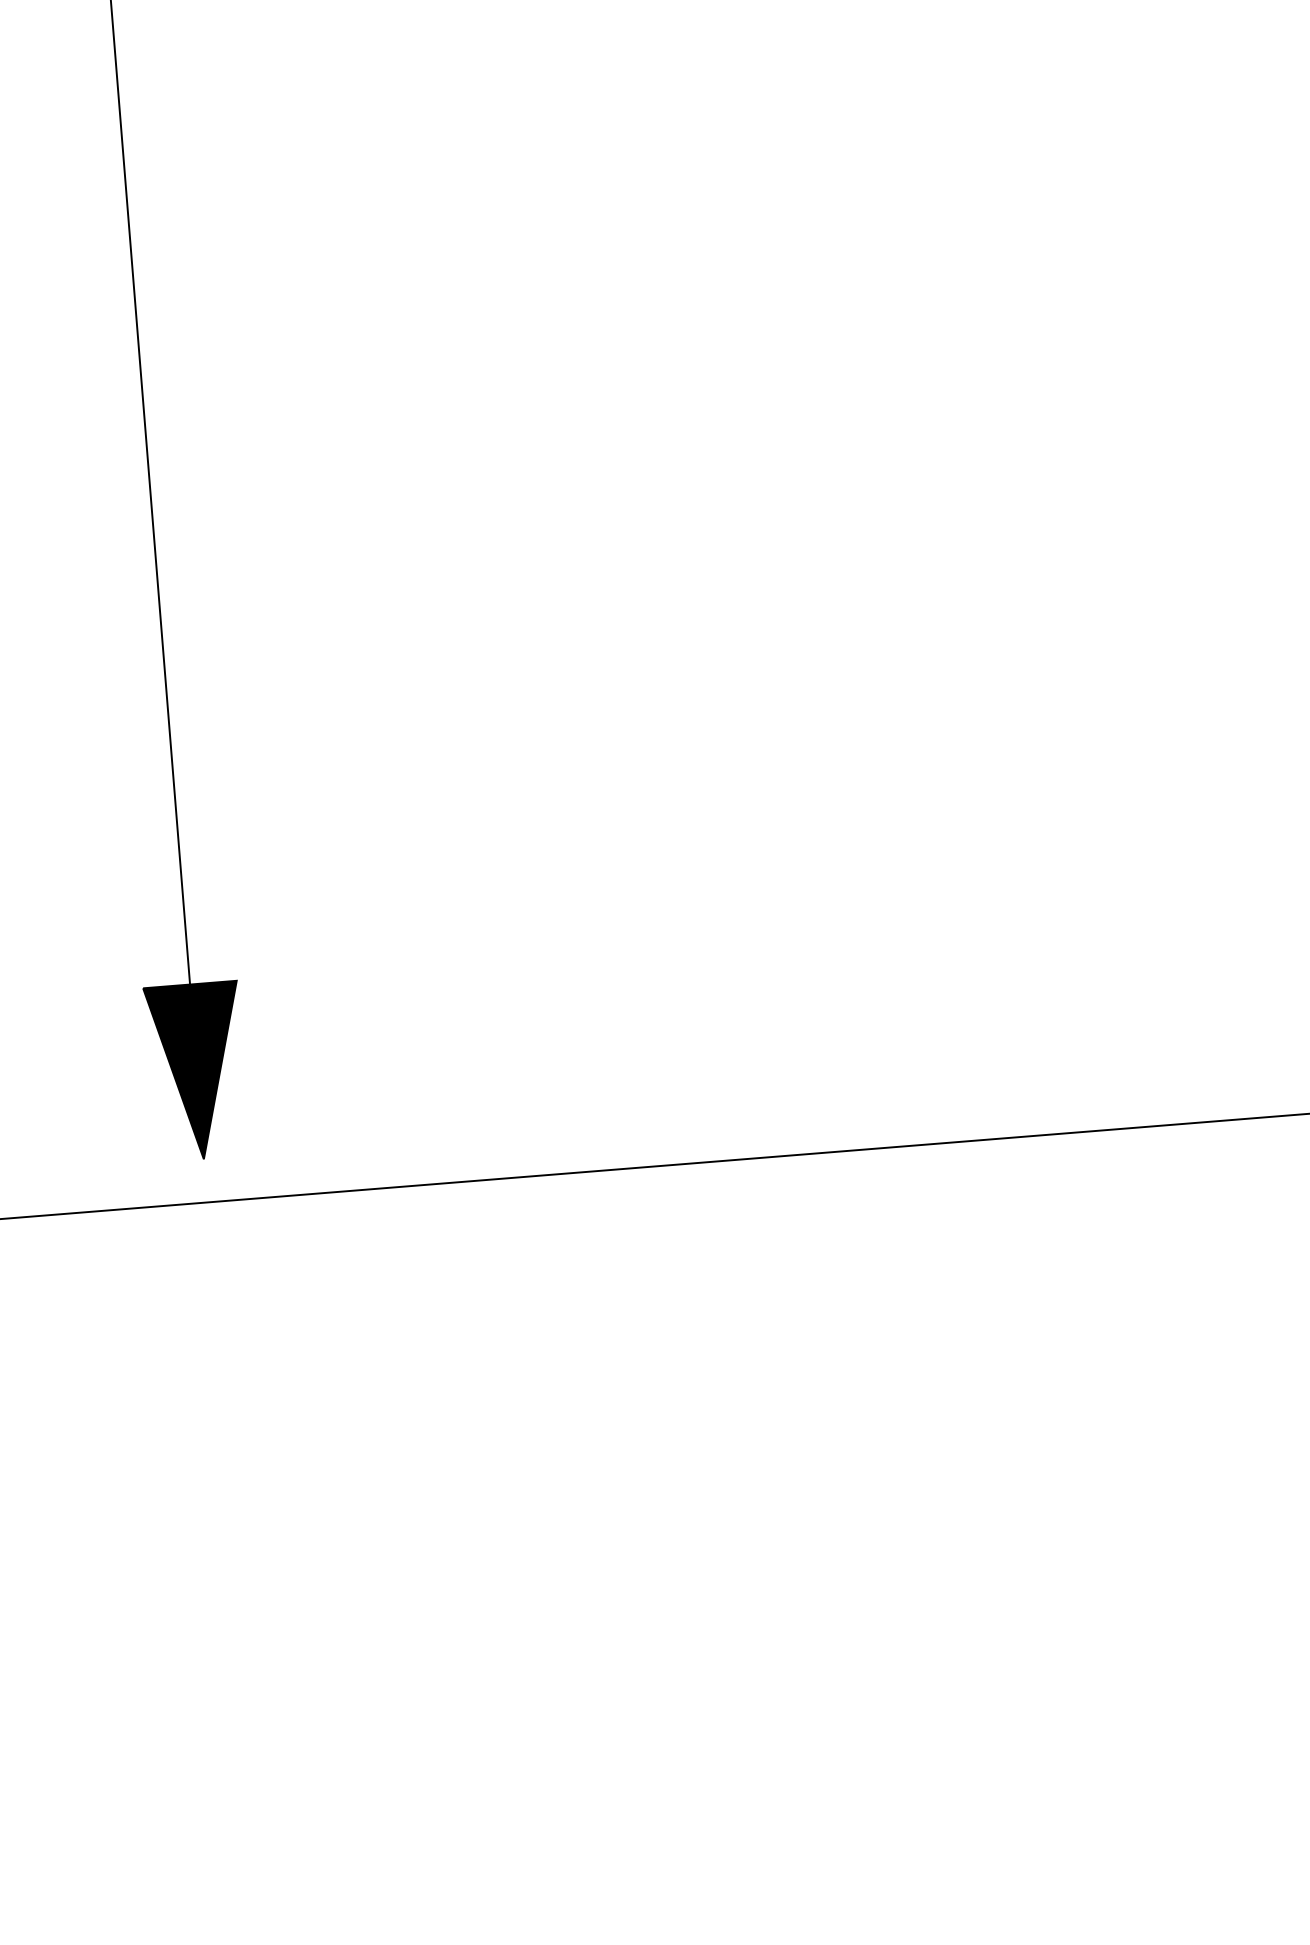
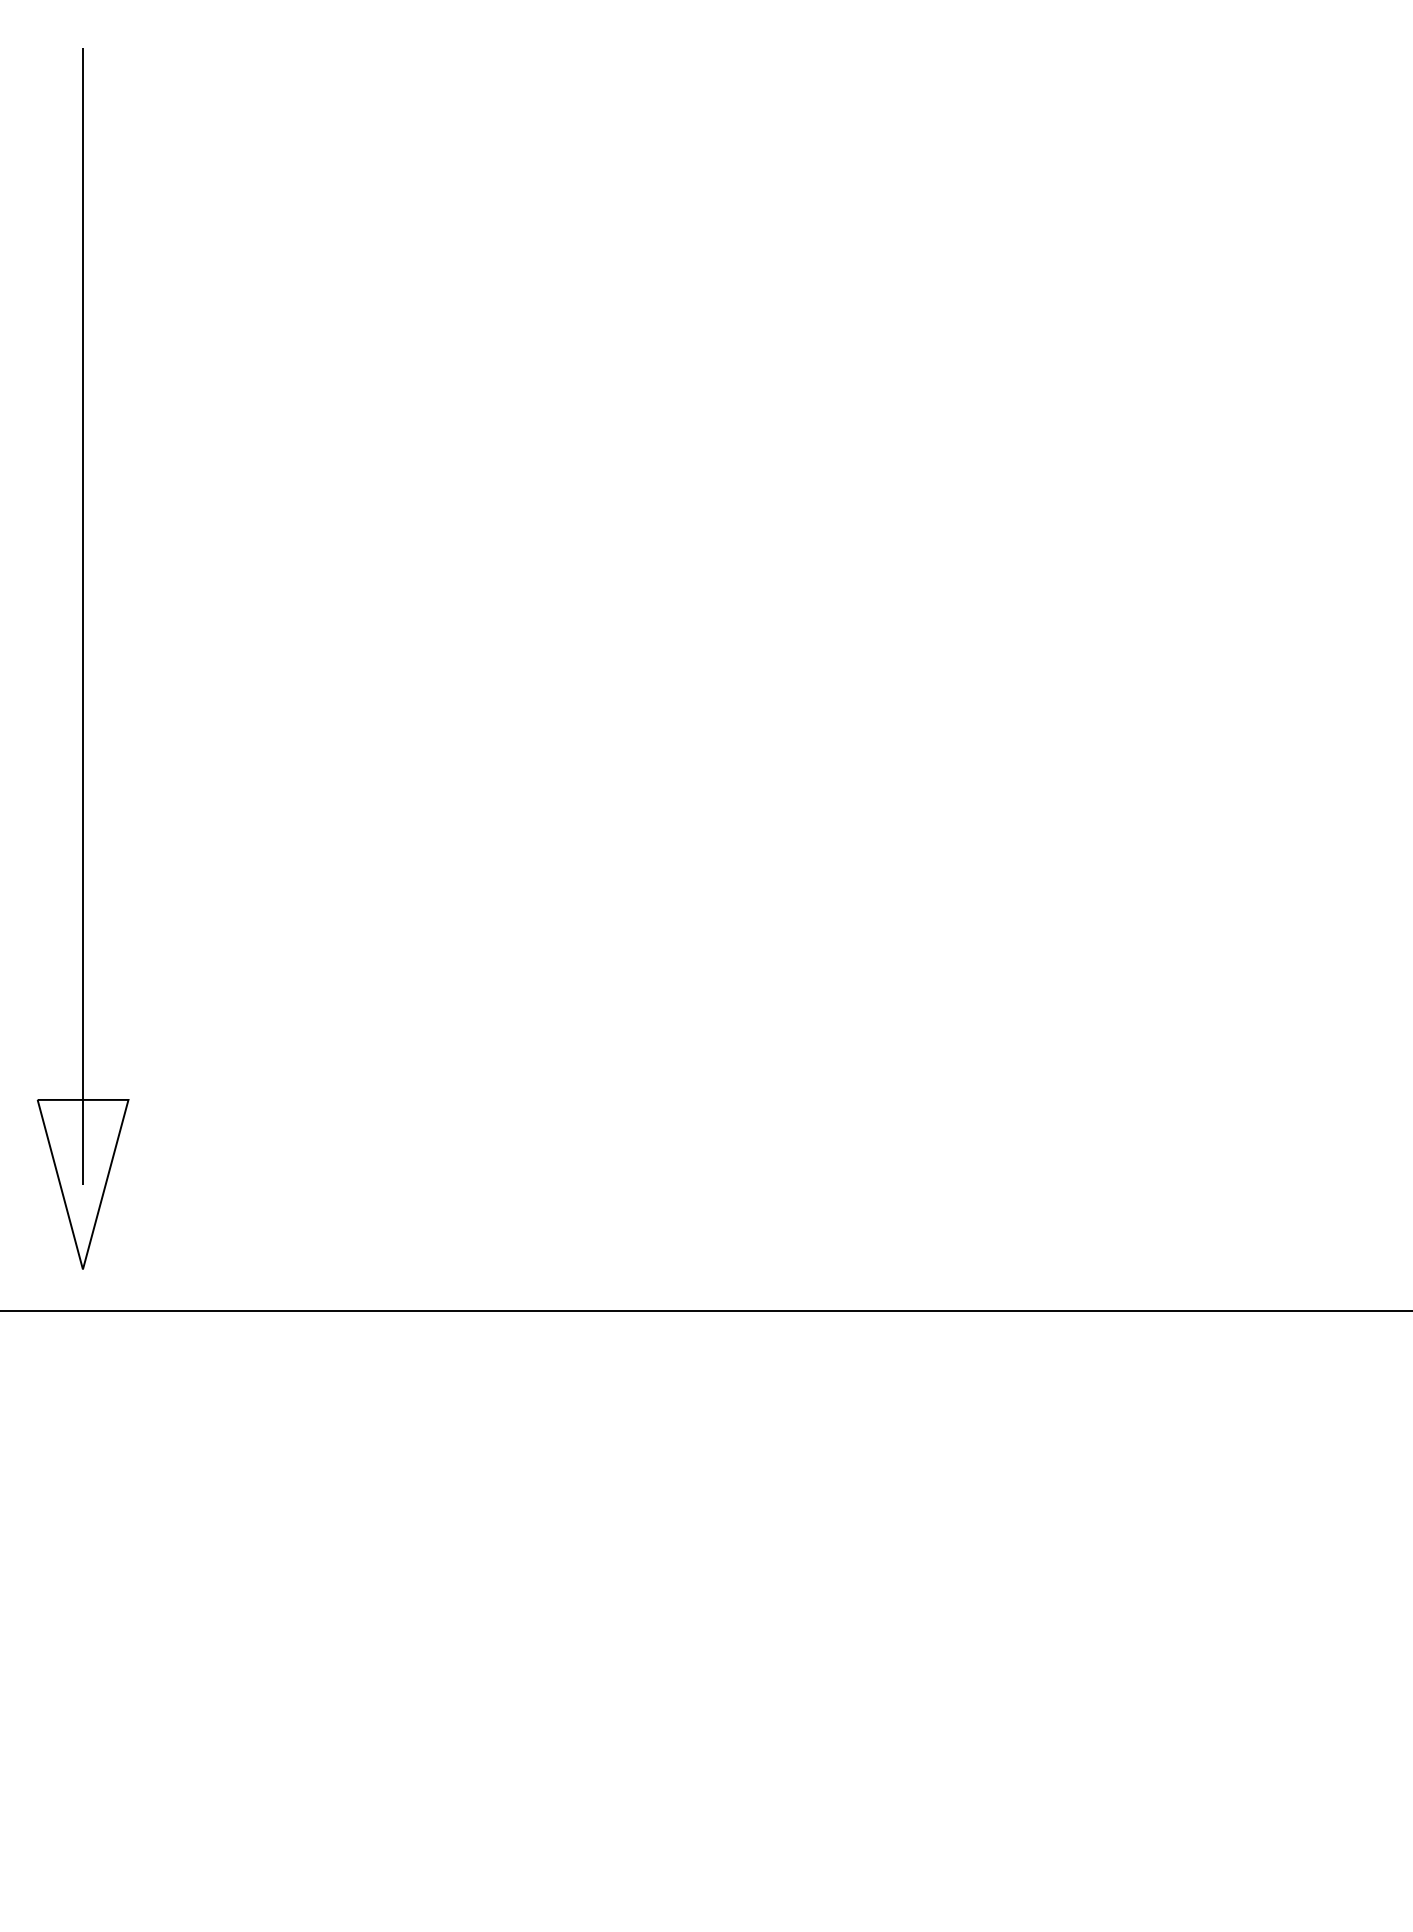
fill: (196, 1071) -> (82, 1184), removed

